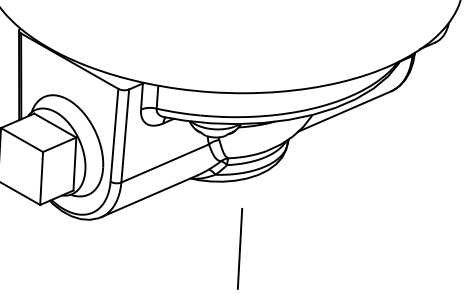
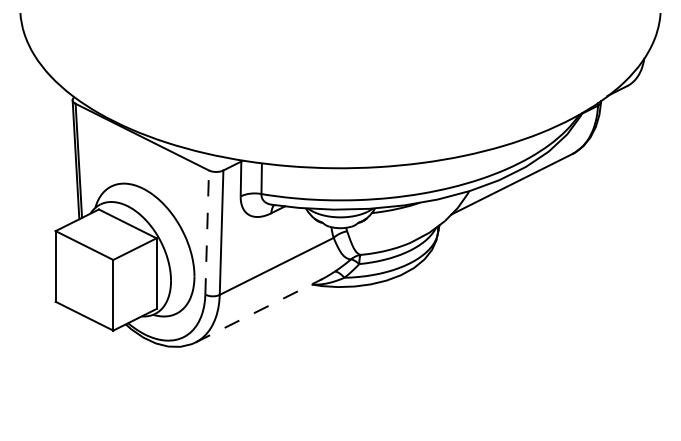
line: (114, 135) -> (207, 232), solid -> dashed
line: (149, 195) -> (258, 310), solid -> dashed
line: (240, 248) -> (382, 374), removed

